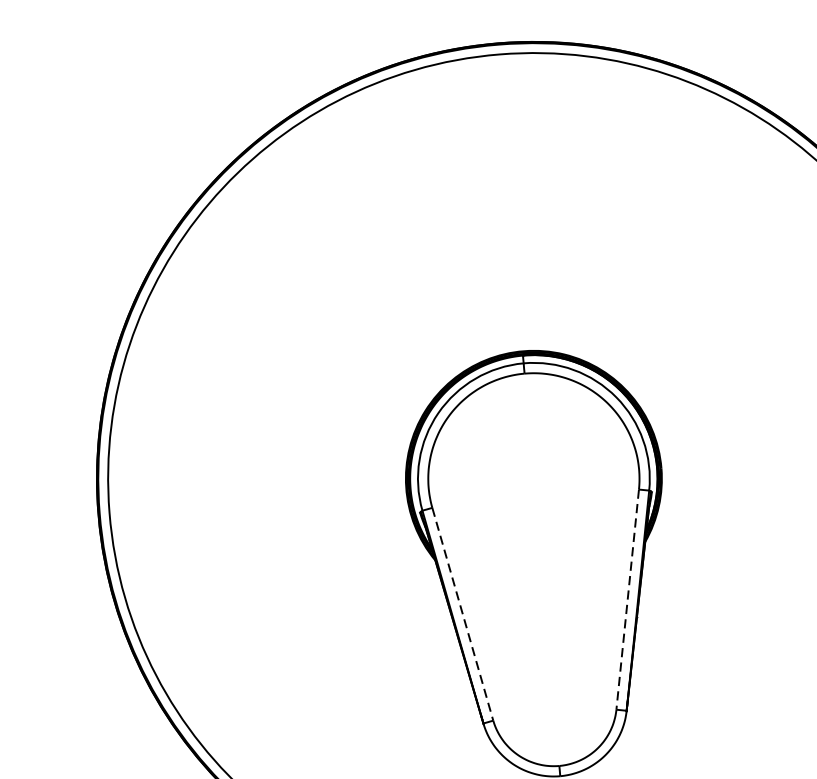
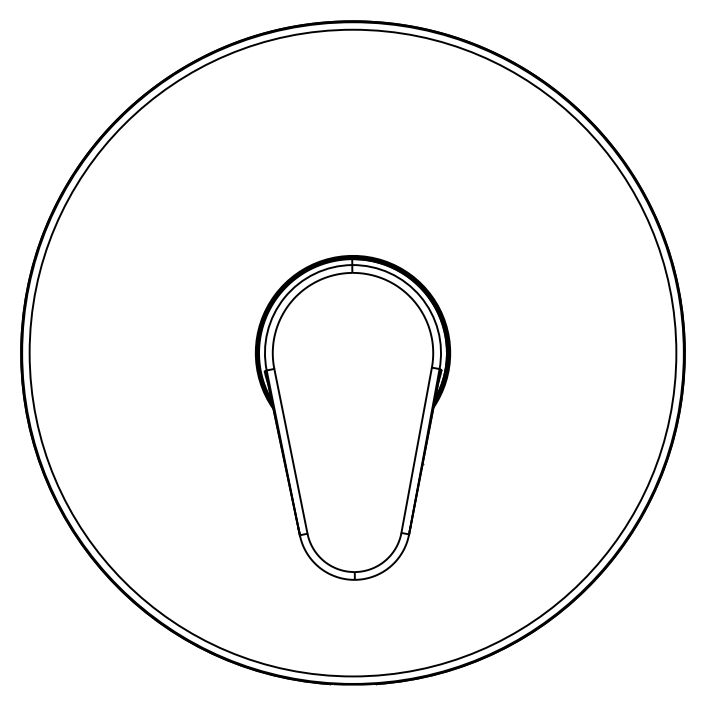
line: (627, 599) -> (416, 450), dashed -> solid
line: (463, 614) -> (291, 451), dashed -> solid

